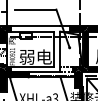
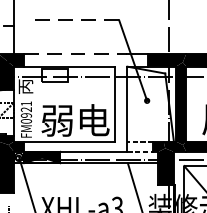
line: (35, 9) -> (75, 19), solid -> dashed
line: (36, 25) -> (77, 53), solid -> dashed

